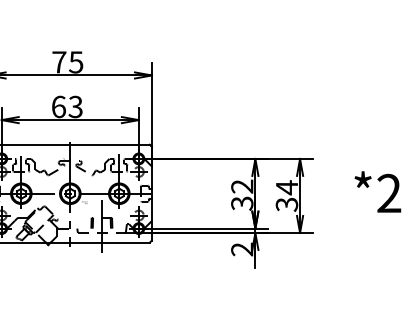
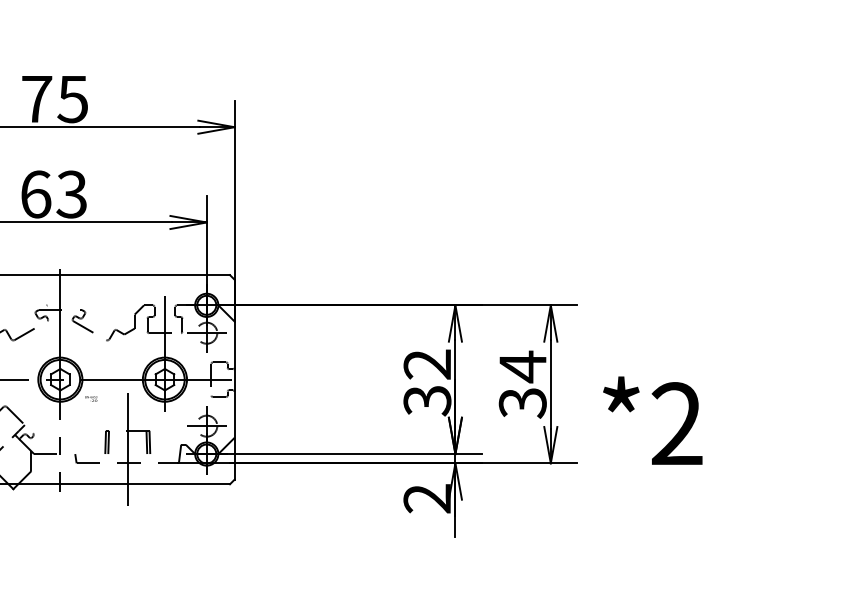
text: (377, 191) -> (652, 419), moved

